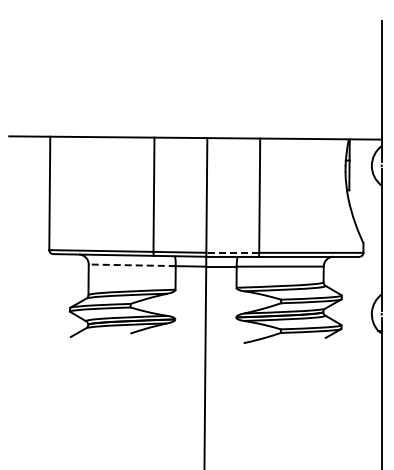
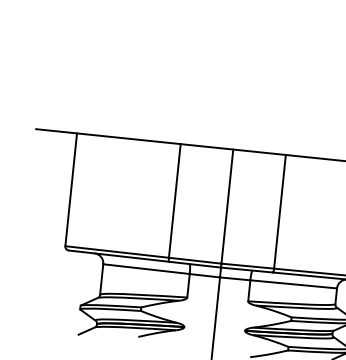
line: (232, 252) -> (247, 265), dashed -> solid
line: (132, 265) -> (146, 269), dashed -> solid

